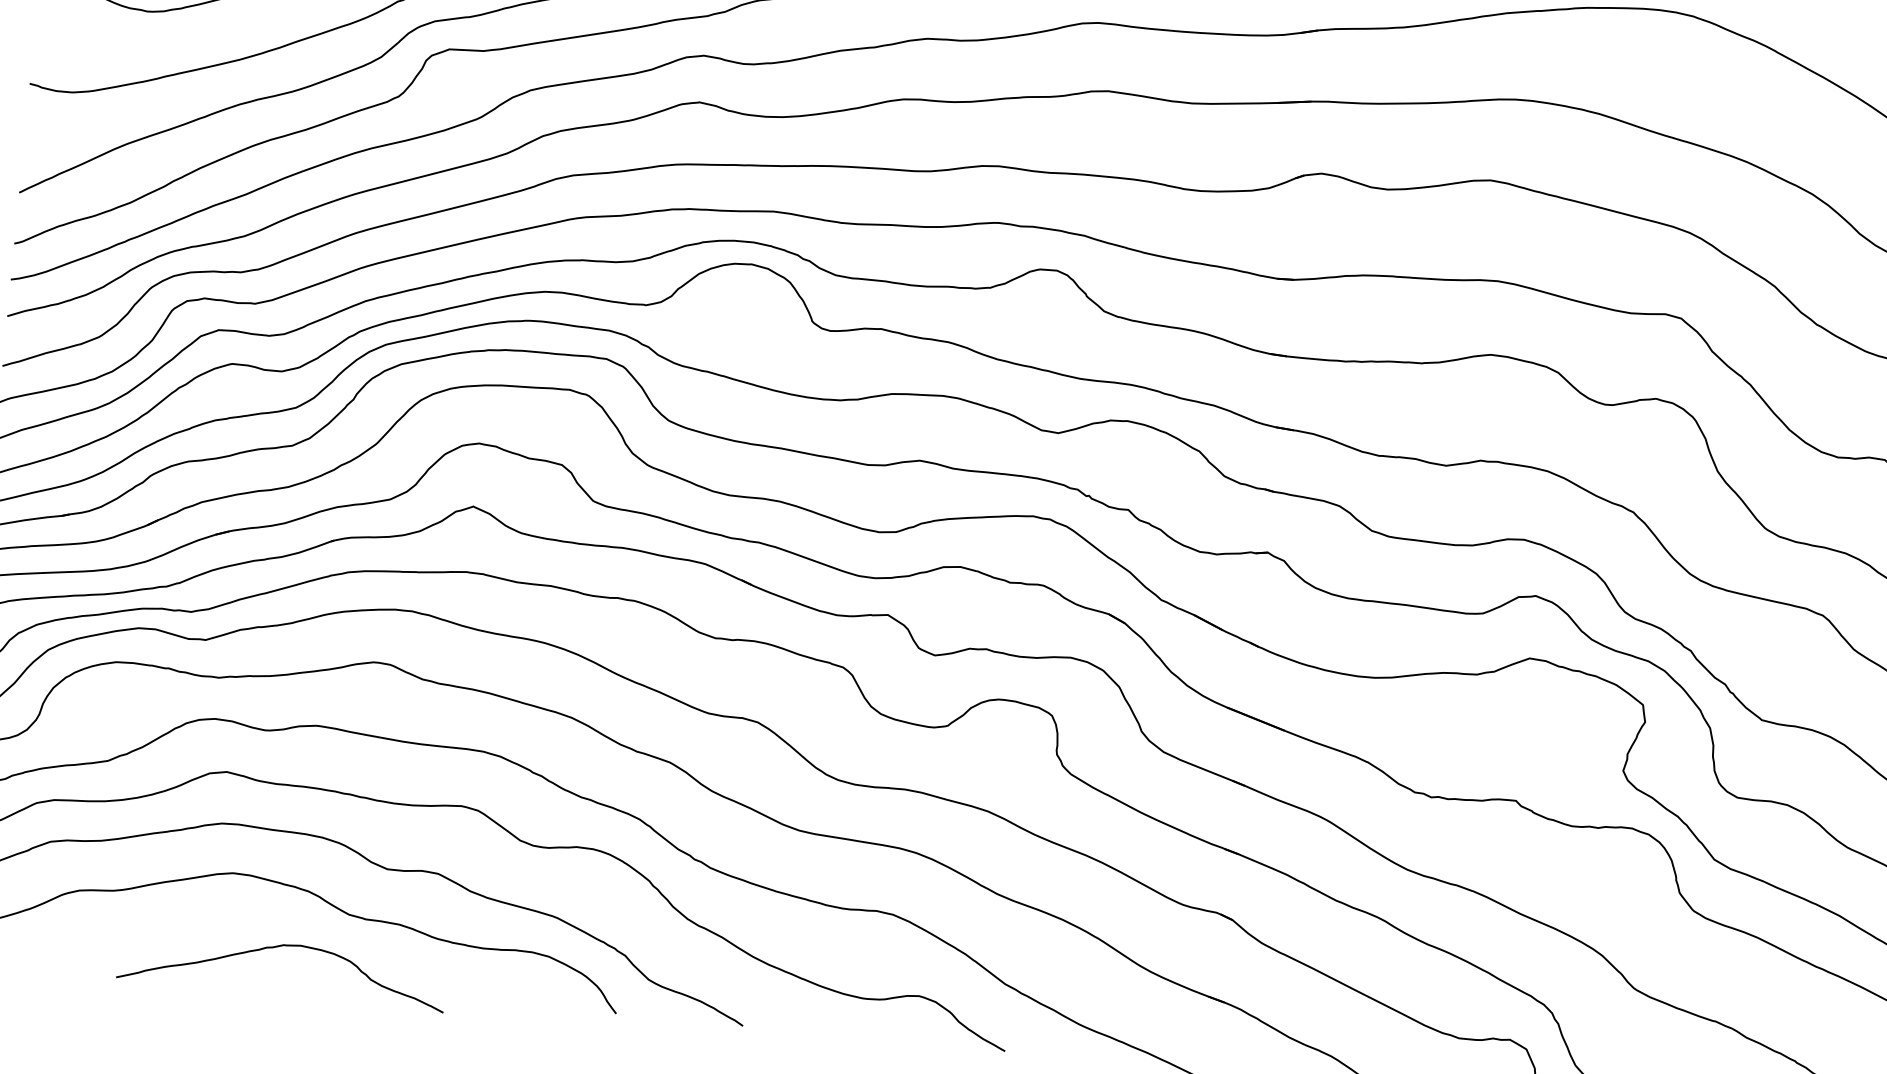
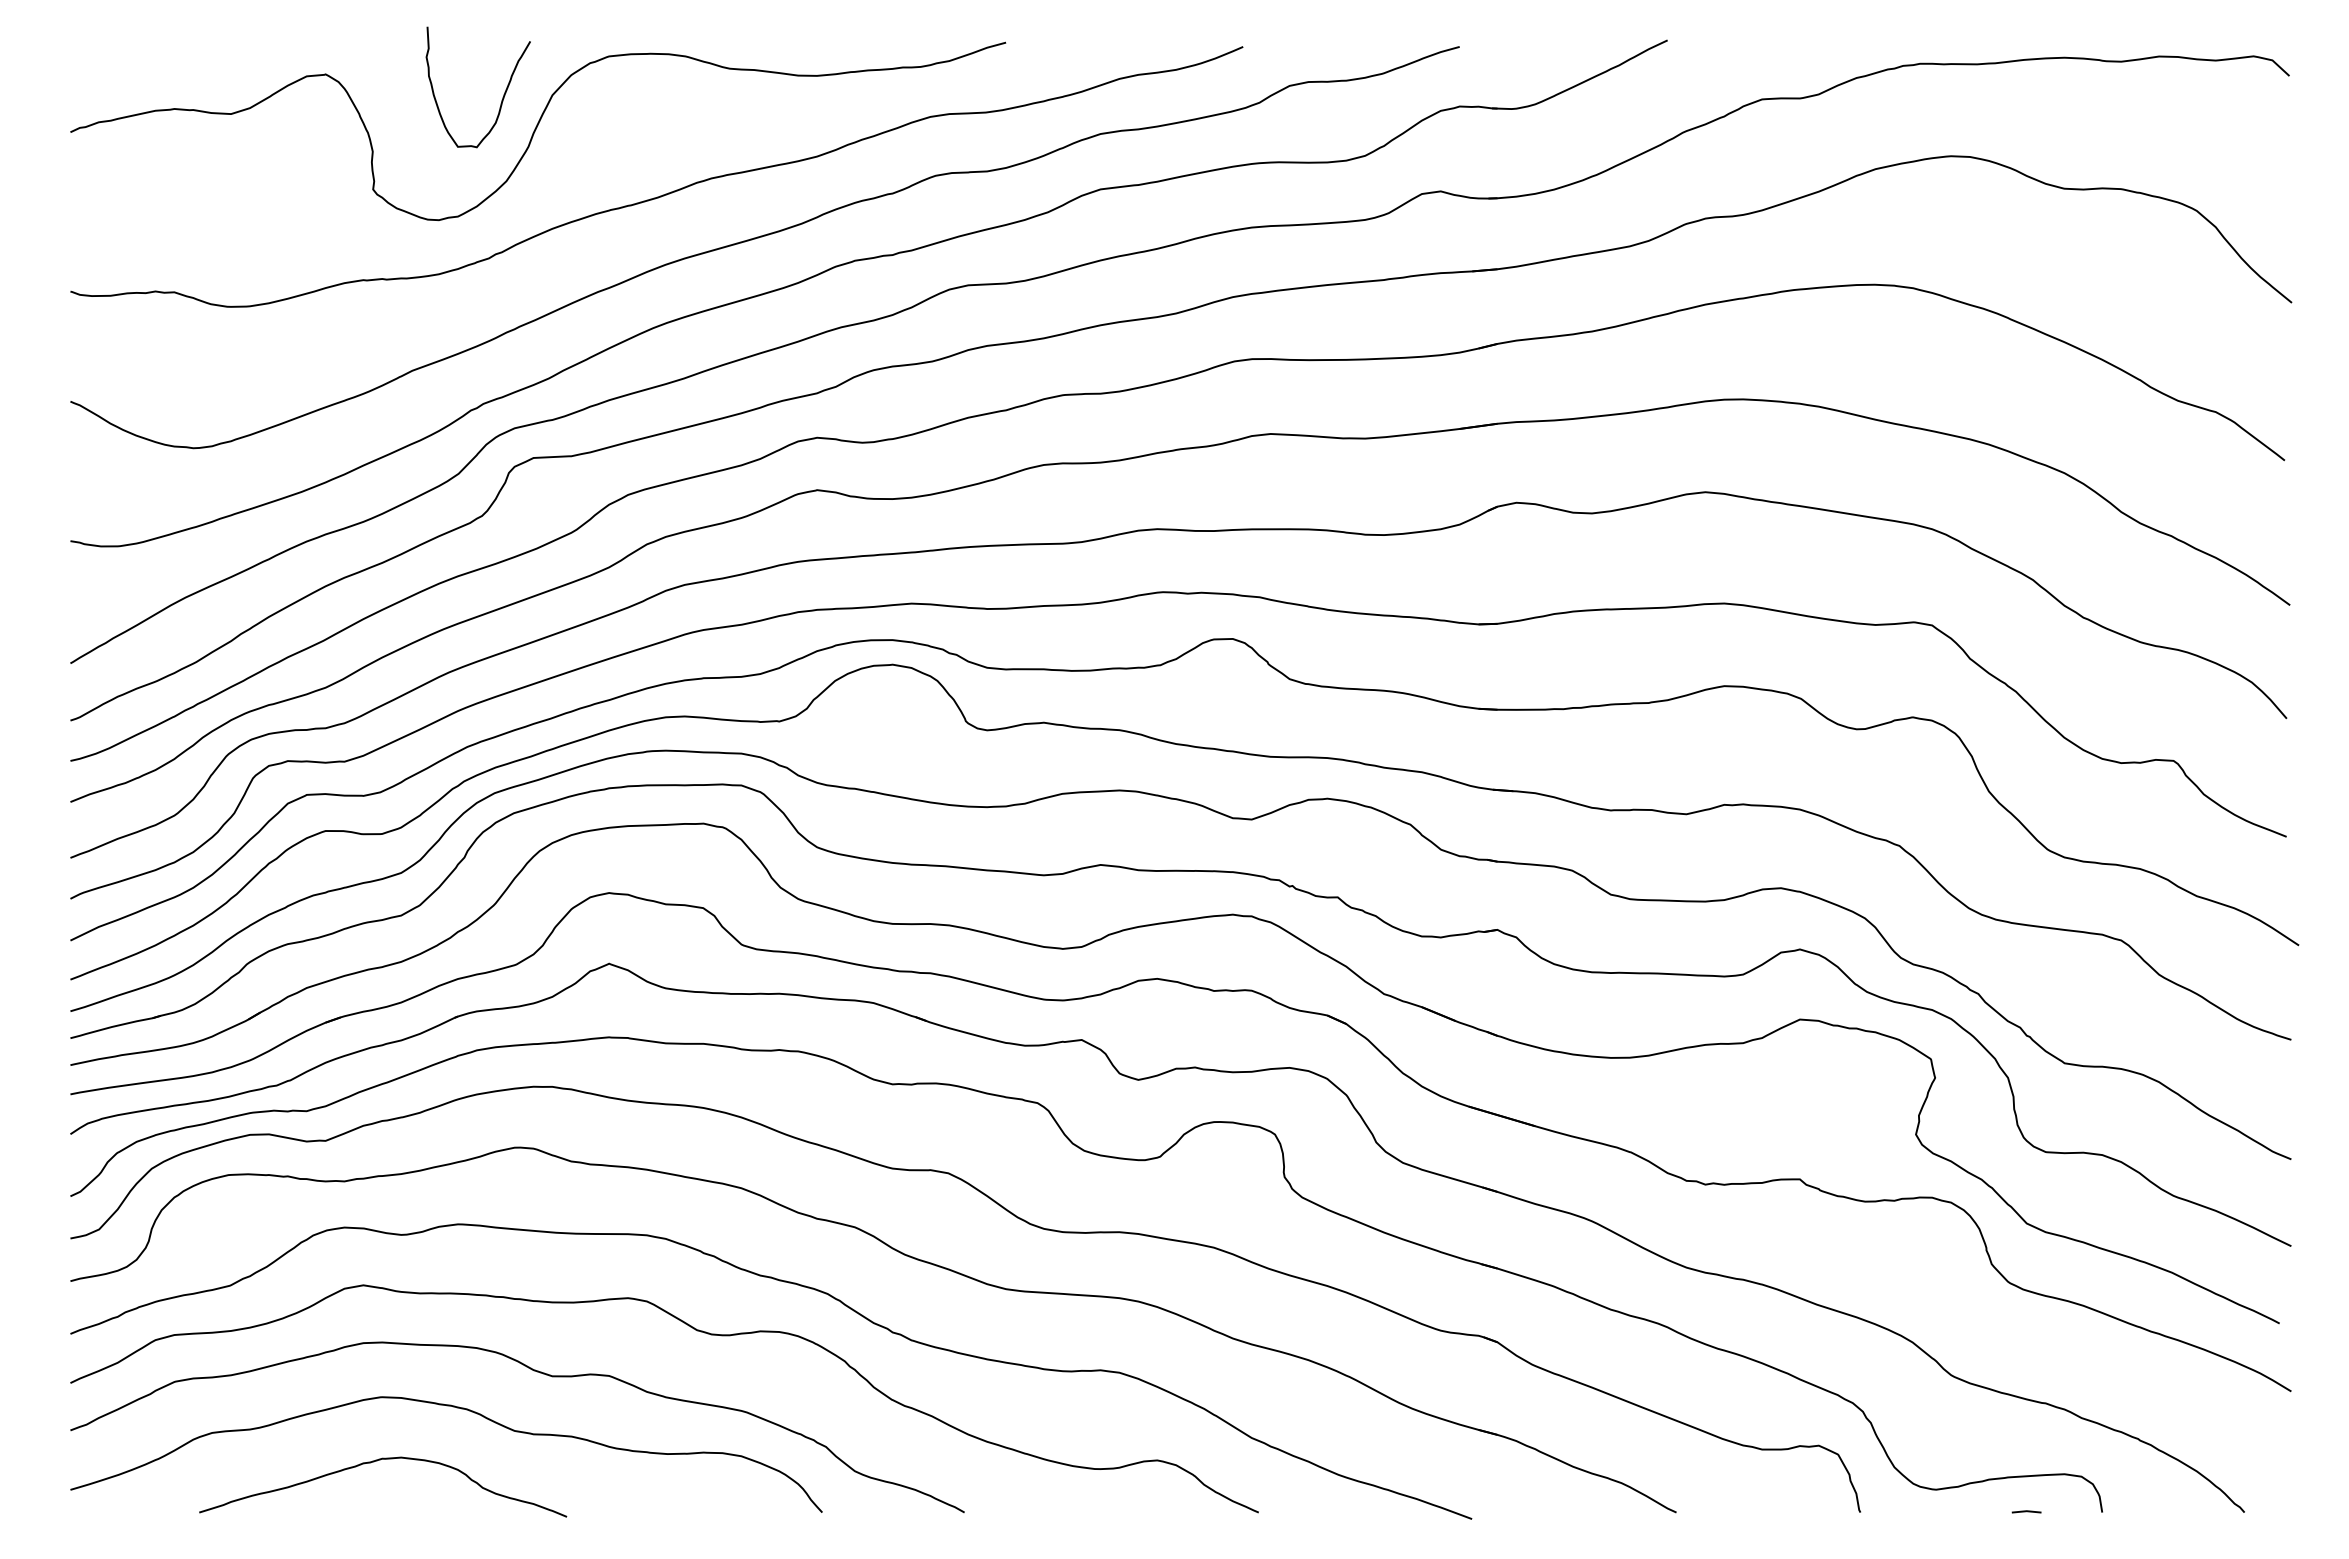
curve: (276, 947) -> (374, 1462), moved

